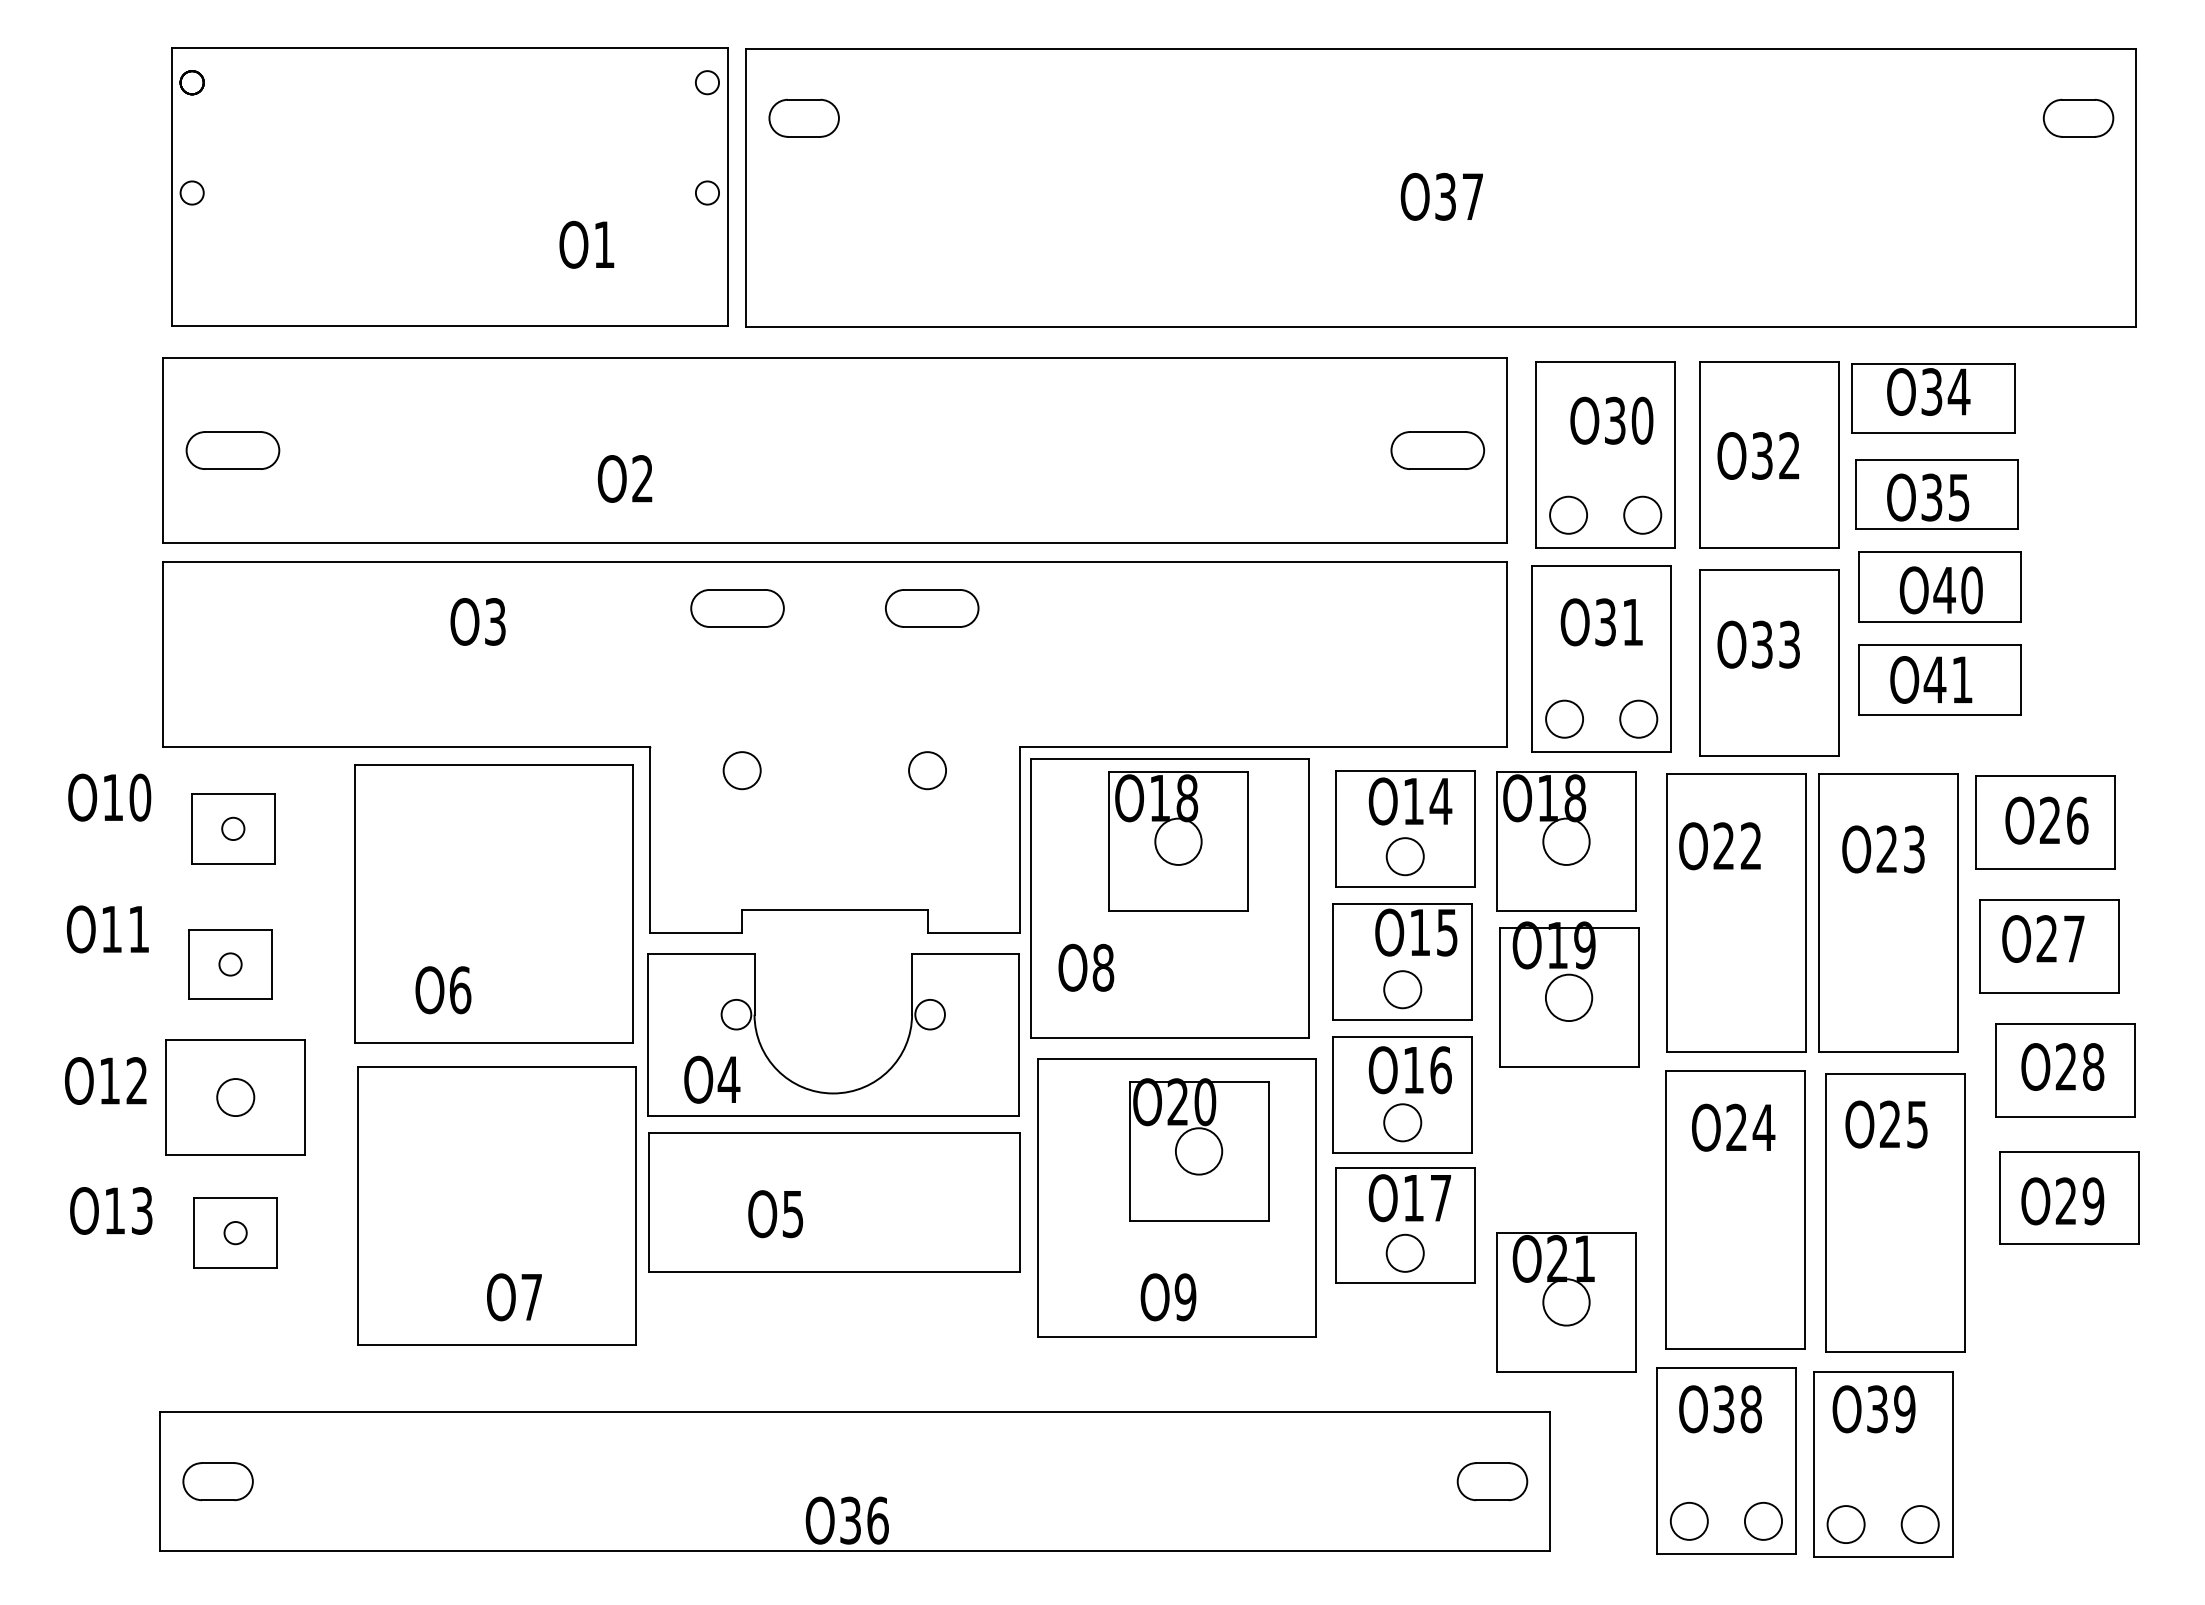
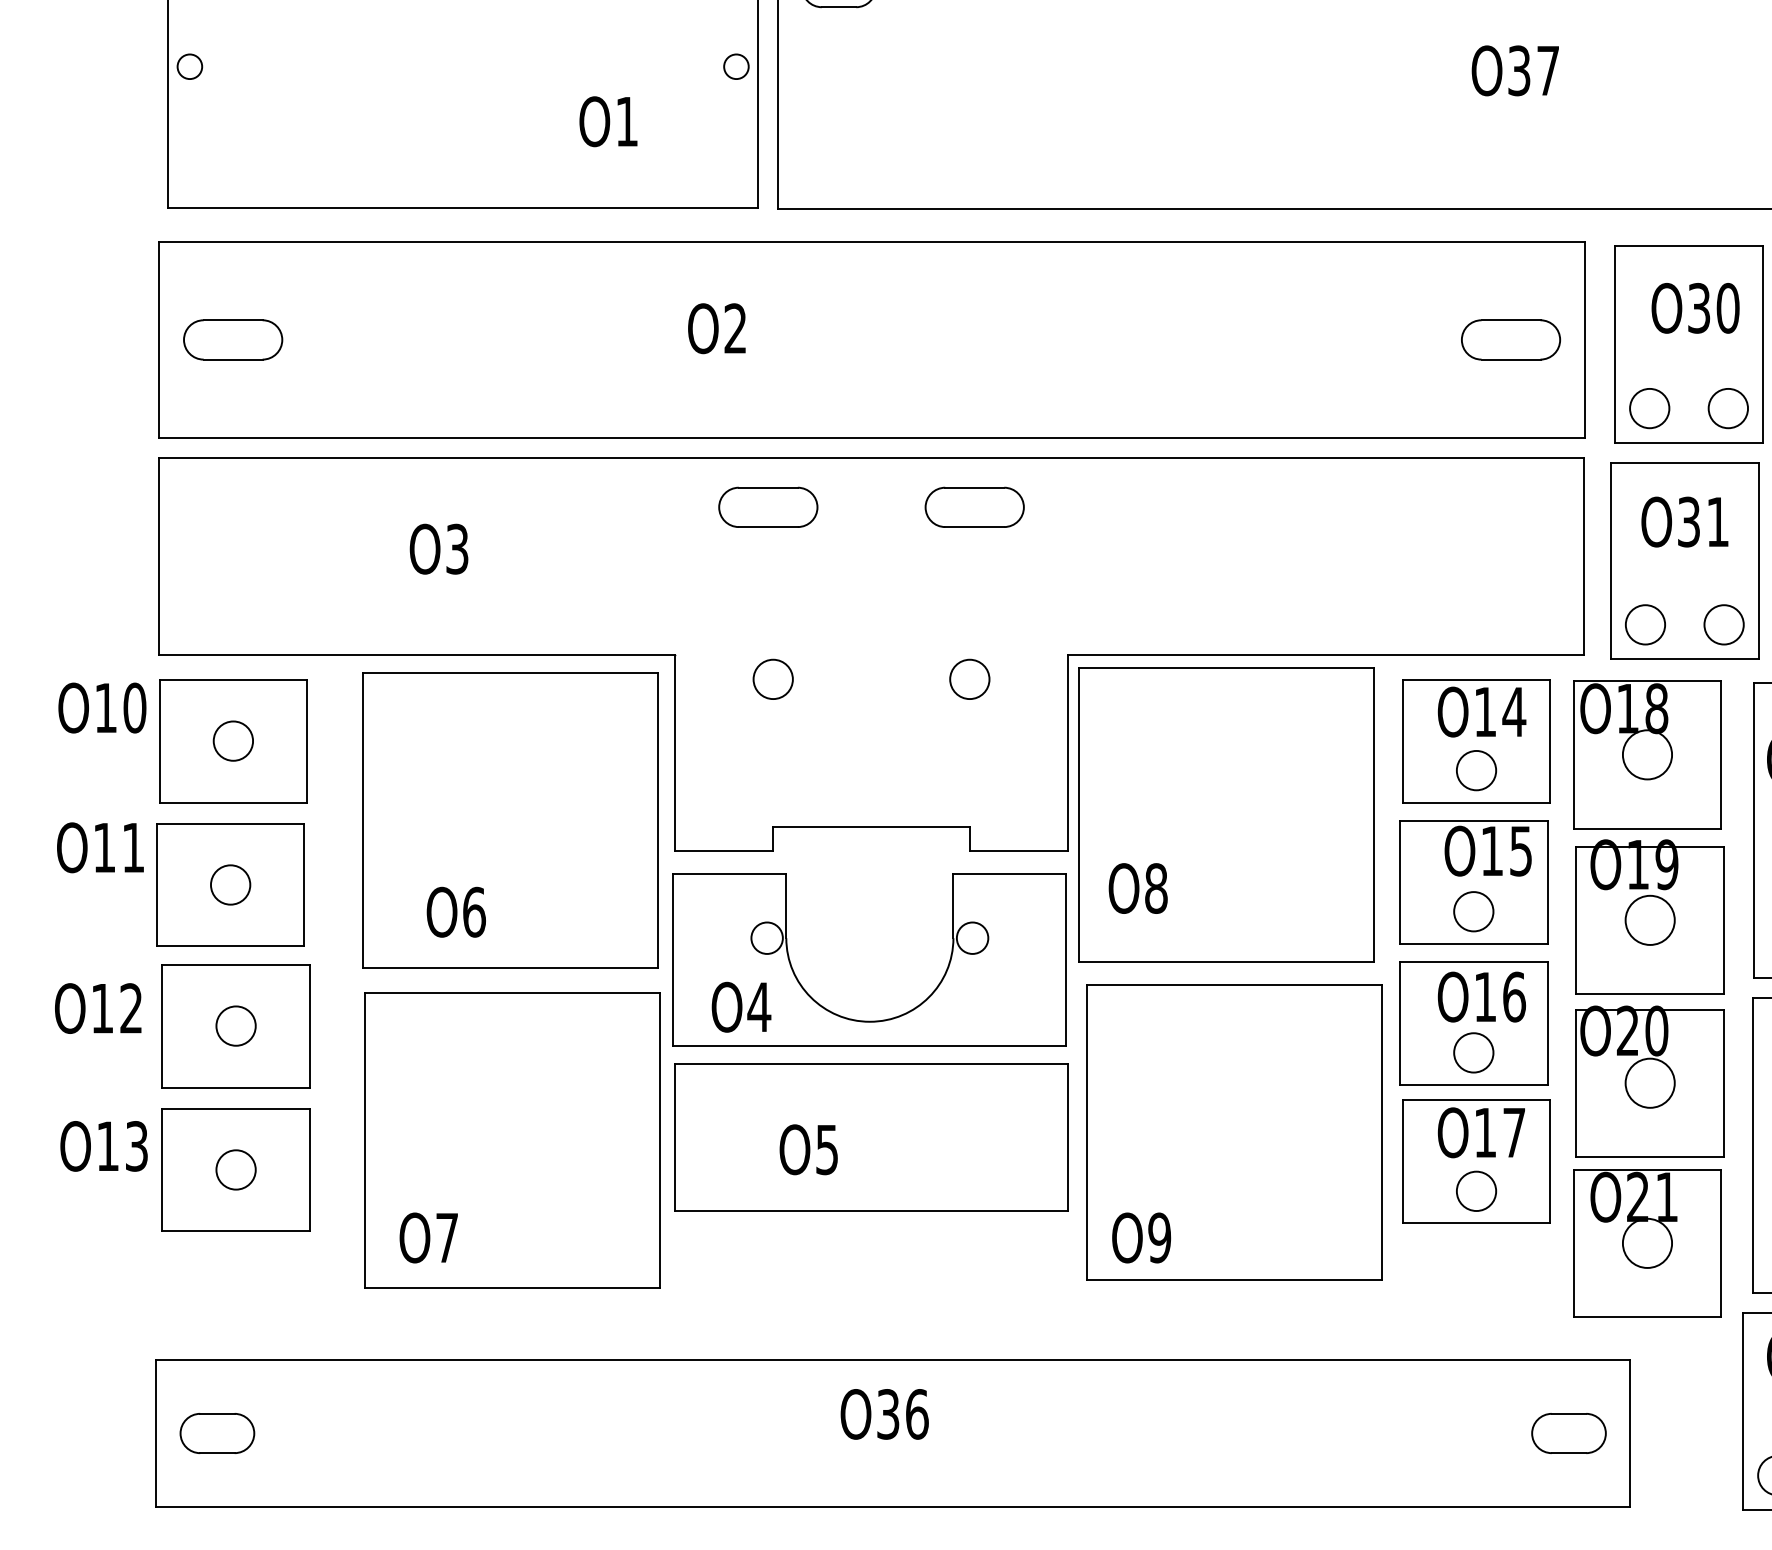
text: (624, 478) -> (716, 328), moved
text: (477, 621) -> (438, 548), moved
part: (233, 828) -> (233, 740), size x1.67
part: (1178, 841) -> (1235, 754), removed
part: (230, 964) -> (230, 884), size x1.67
part: (1199, 1149) -> (1650, 1081), moved
part: (235, 1232) -> (235, 1169), size x1.67
text: (514, 1297) -> (428, 1238), moved
text: (1168, 1297) -> (1141, 1238), moved
text: (846, 1520) -> (883, 1414), moved

